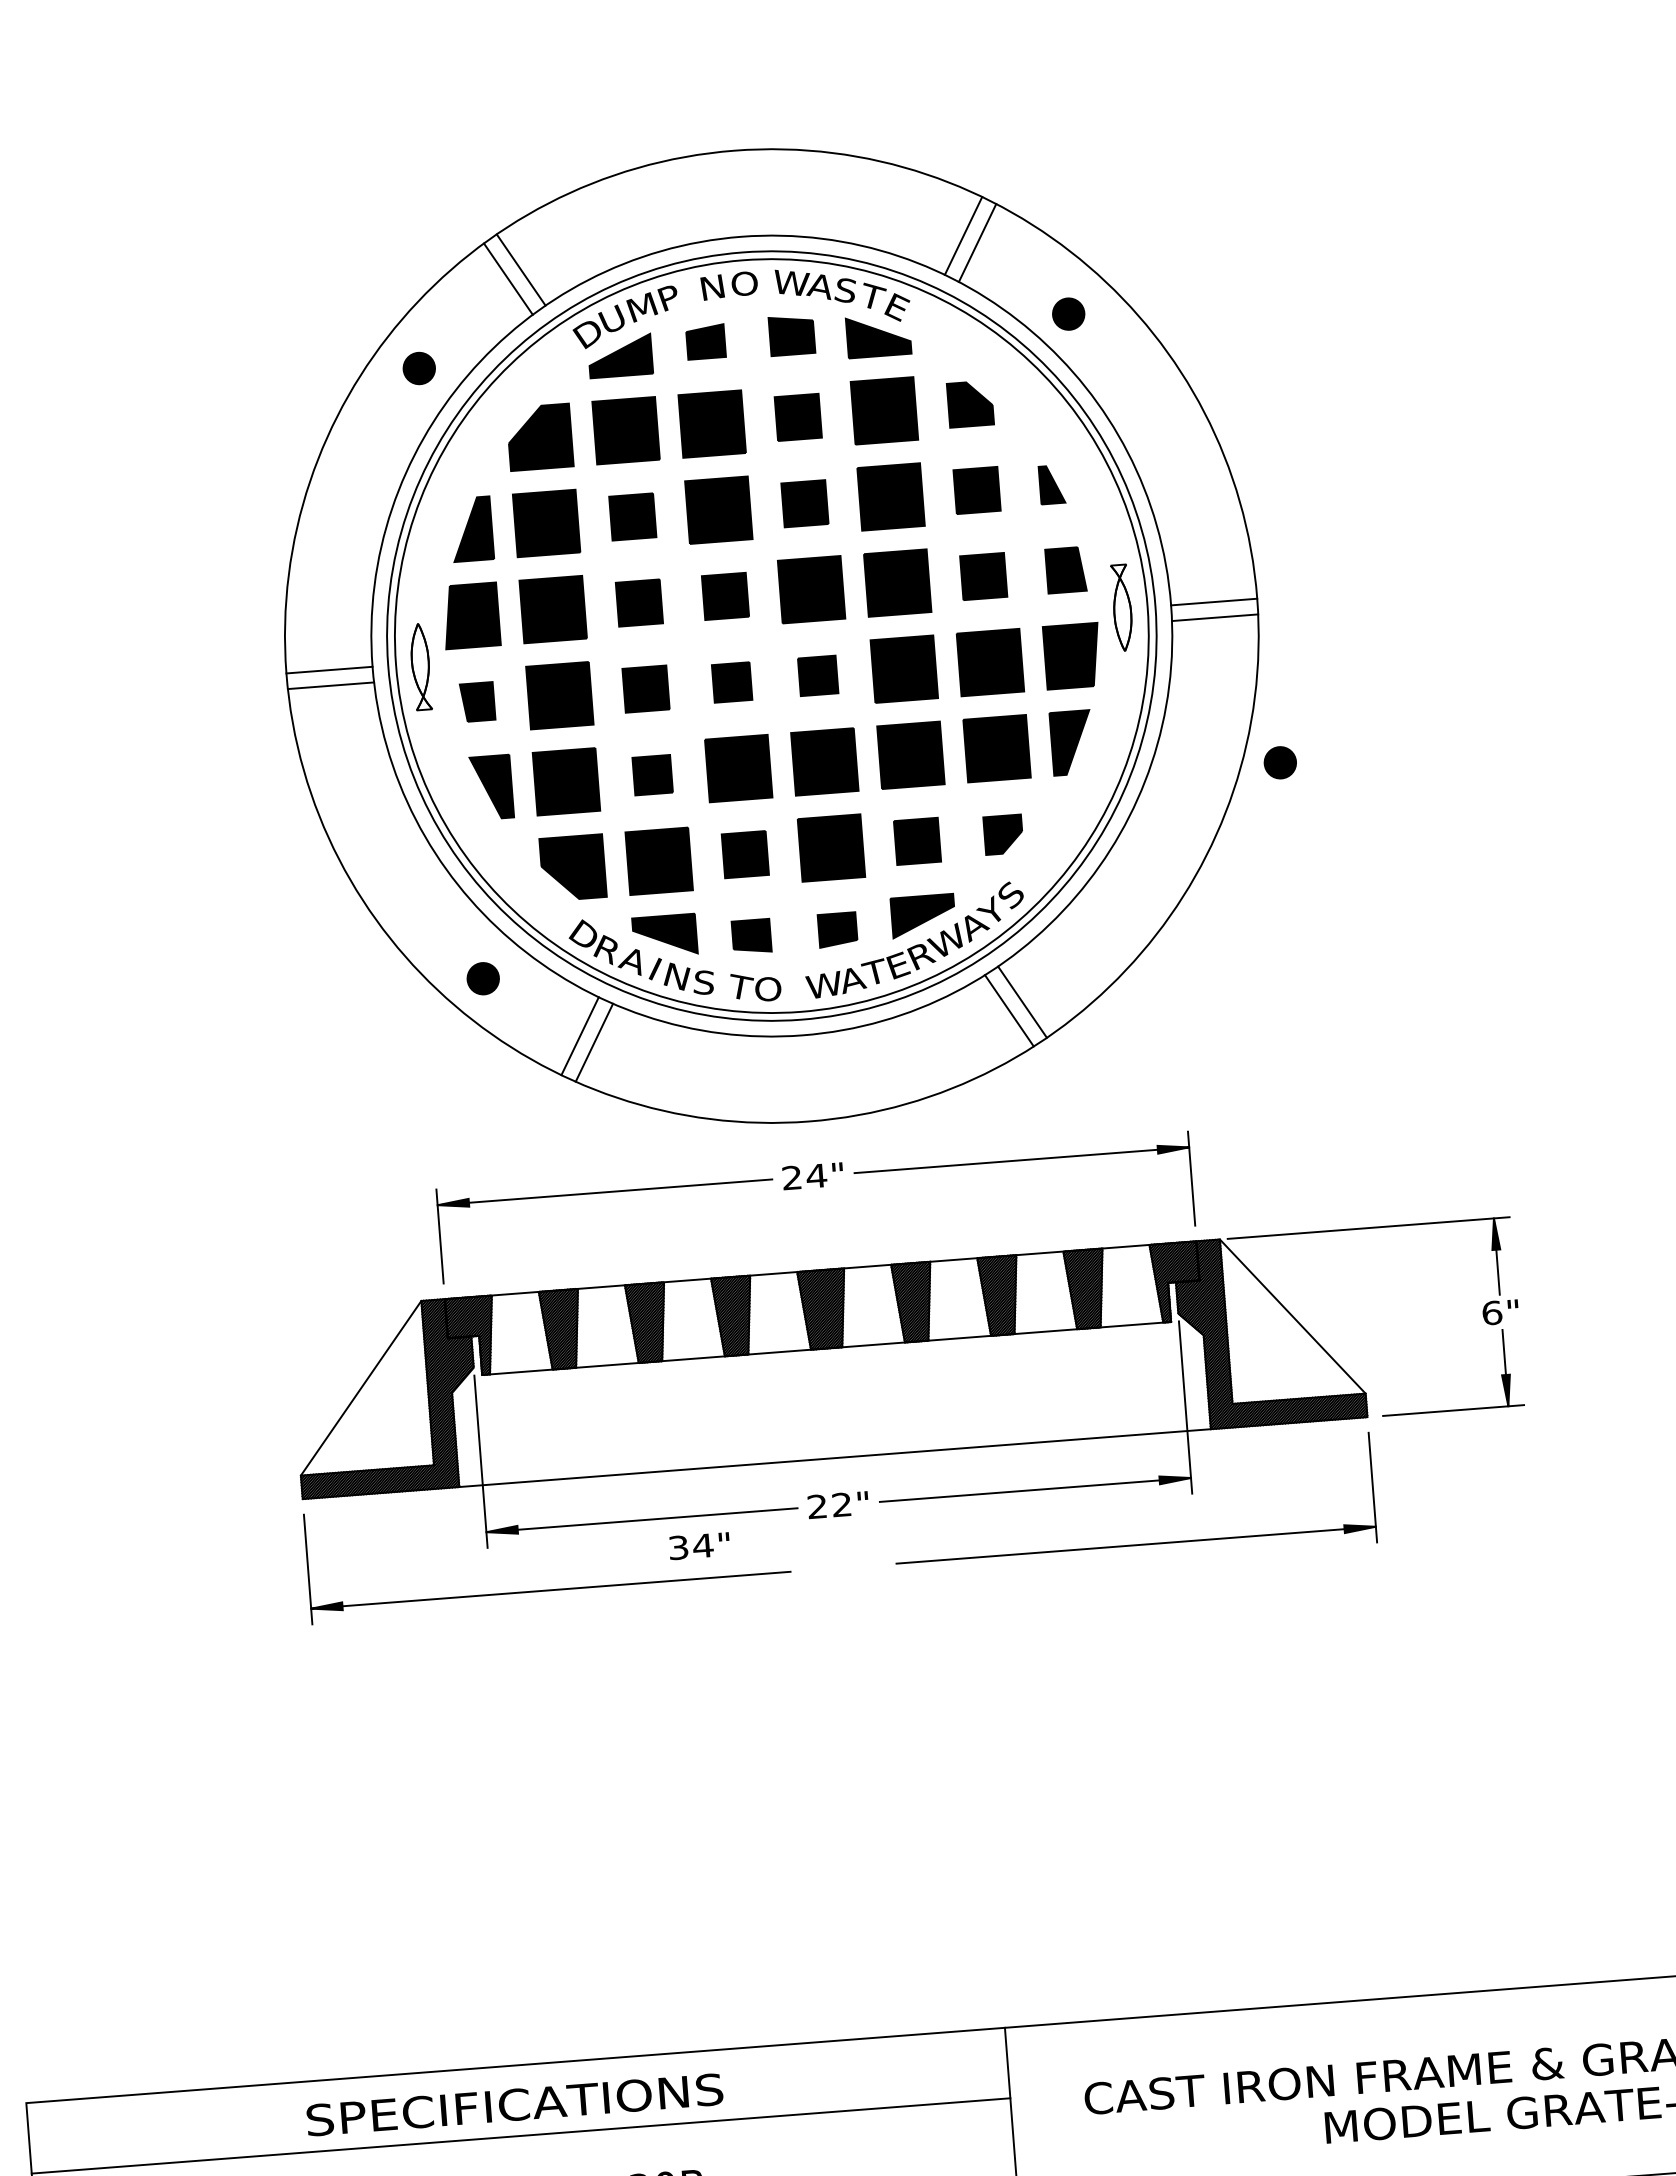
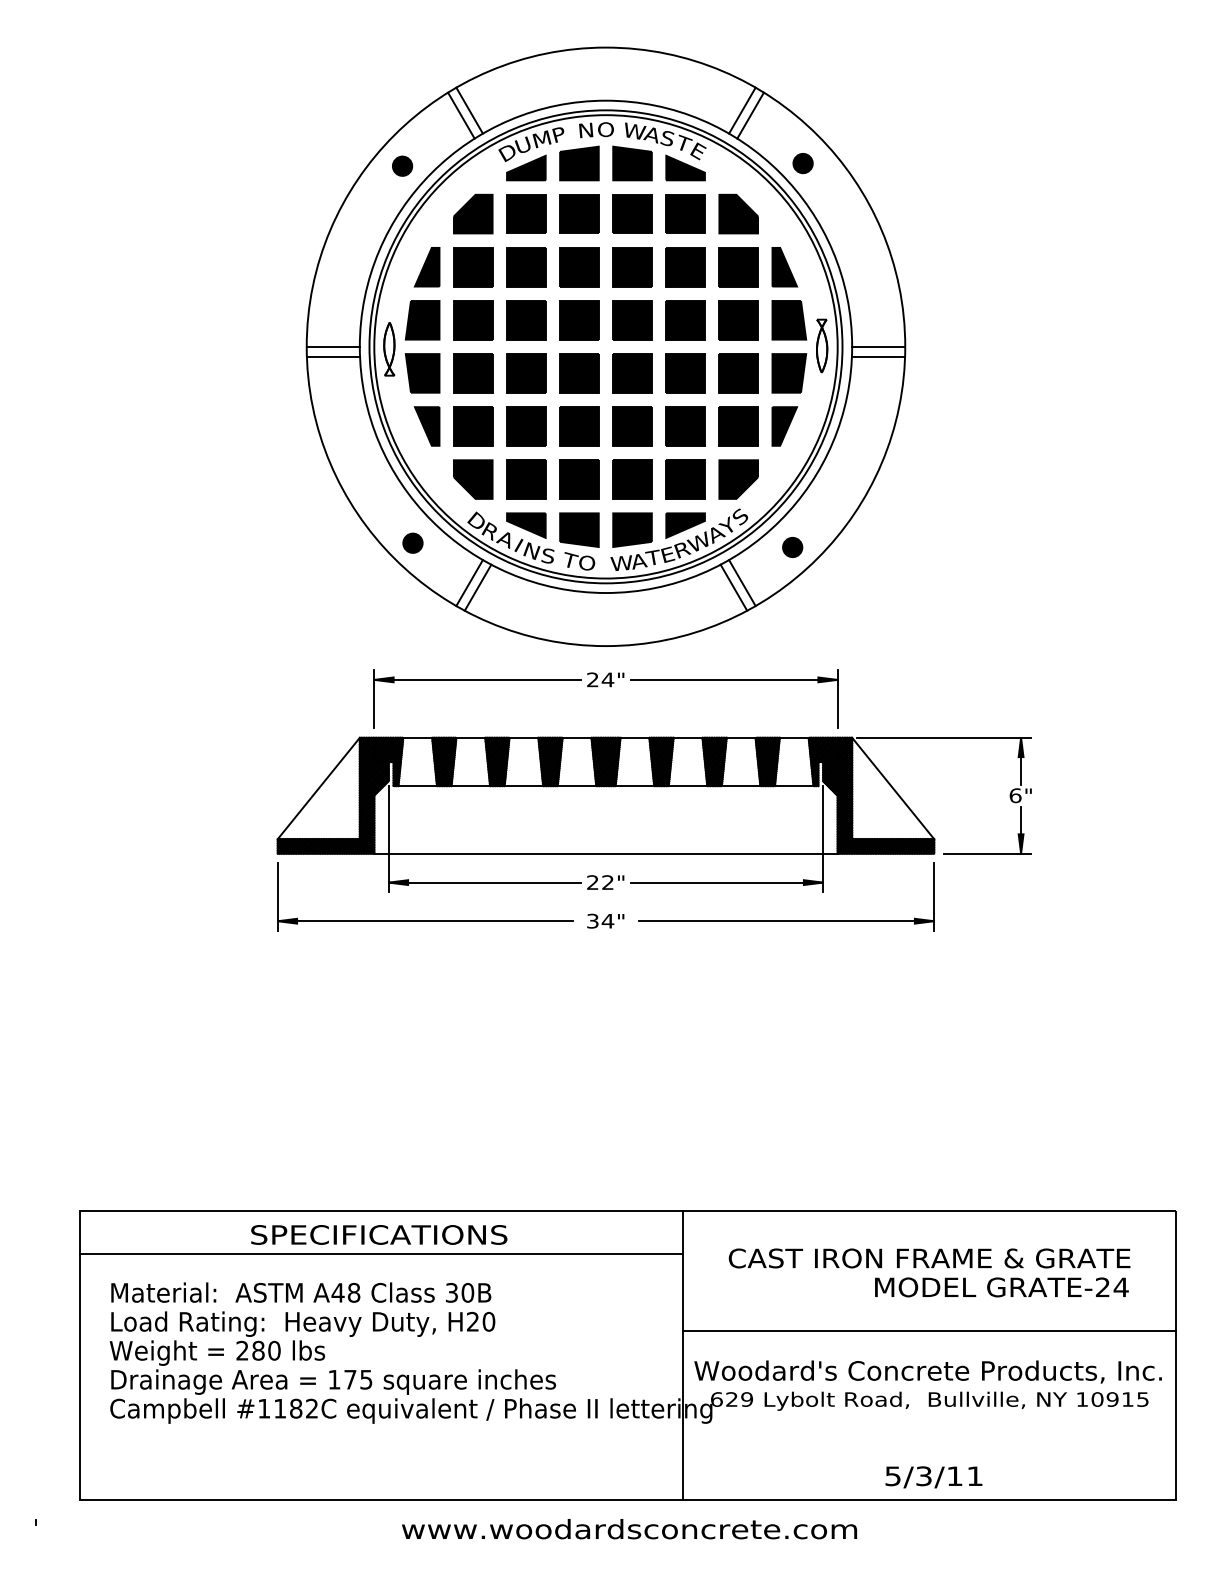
part: (791, 335) -> (632, 163), size x1.43
part: (705, 341) -> (579, 163), size x1.67
part: (970, 403) -> (738, 213), size x1.43
part: (798, 416) -> (632, 213), size x1.43
part: (1051, 485) -> (784, 267), size x1.67
part: (976, 490) -> (738, 267), size x1.43
part: (804, 504) -> (632, 267), size x1.43
part: (632, 517) -> (526, 267), size x1.43
part: (1066, 570) -> (789, 320), size x1.43
part: (983, 576) -> (738, 320), size x1.43
part: (725, 596) -> (579, 320), size x1.43
part: (639, 603) -> (526, 320), size x1.43
part: (818, 675) -> (632, 373), size x1.67
part: (732, 682) -> (579, 373), size x1.67
part: (646, 689) -> (526, 373), size x1.43
part: (477, 702) -> (422, 373), size x1.67
part: (1280, 762) -> (792, 547), moved
part: (652, 775) -> (526, 426), size x1.67
part: (1003, 834) -> (738, 479), size x1.67
part: (917, 841) -> (685, 479), size x1.43
part: (745, 854) -> (579, 479), size x1.43
part: (837, 929) -> (632, 529), size x1.67
part: (751, 935) -> (579, 529), size x1.67
text: (699, 1545) -> (605, 920), moved

